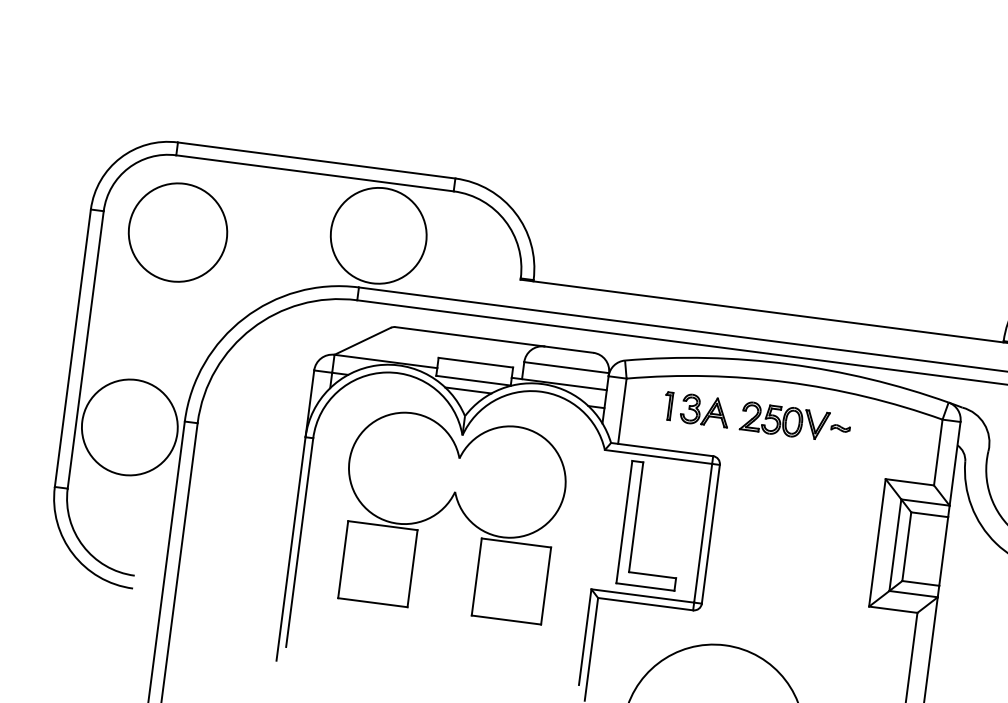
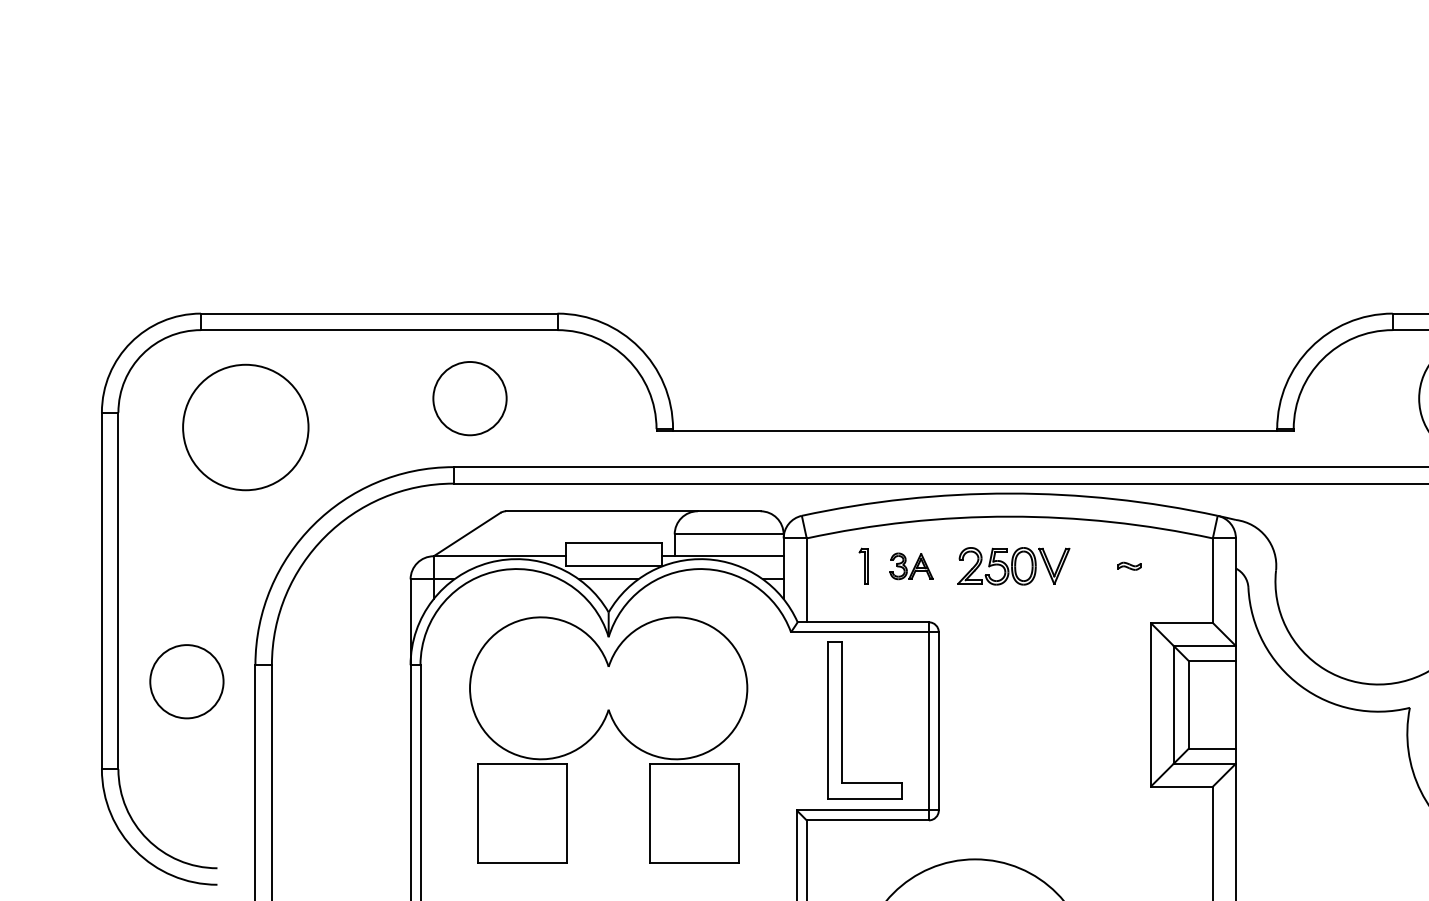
circle: (177, 232) -> (245, 427), moved
circle: (378, 235) -> (469, 398), size x0.6
part: (705, 411) -> (911, 566), size x0.7
circle: (129, 427) -> (186, 681), size x0.6
part: (840, 427) -> (1129, 565), moved

